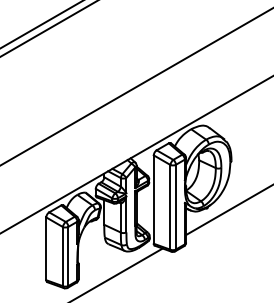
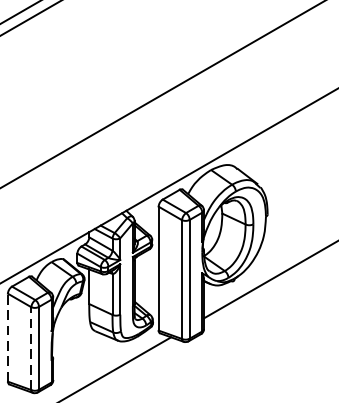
line: (46, 248) -> (8, 337), solid -> dashed
line: (62, 256) -> (30, 348), solid -> dashed

